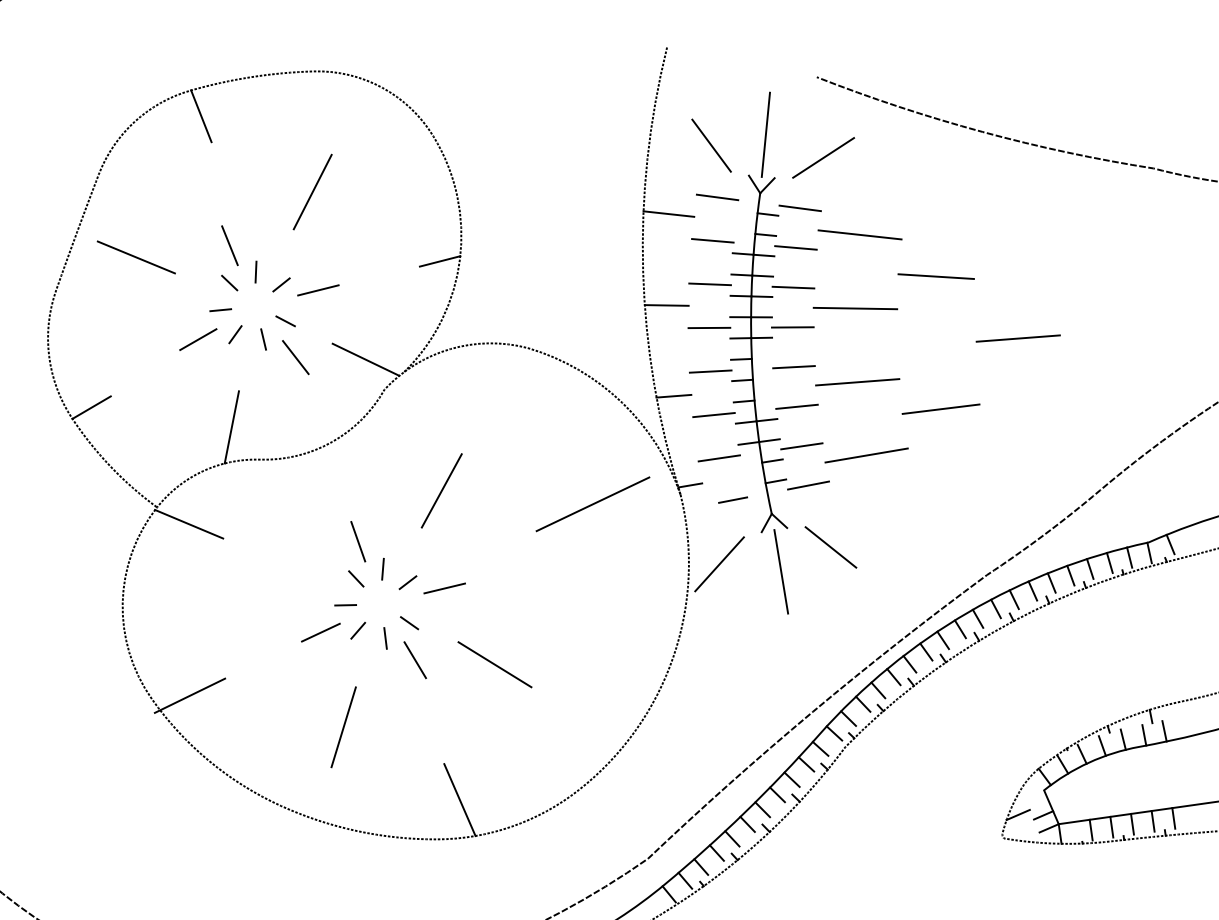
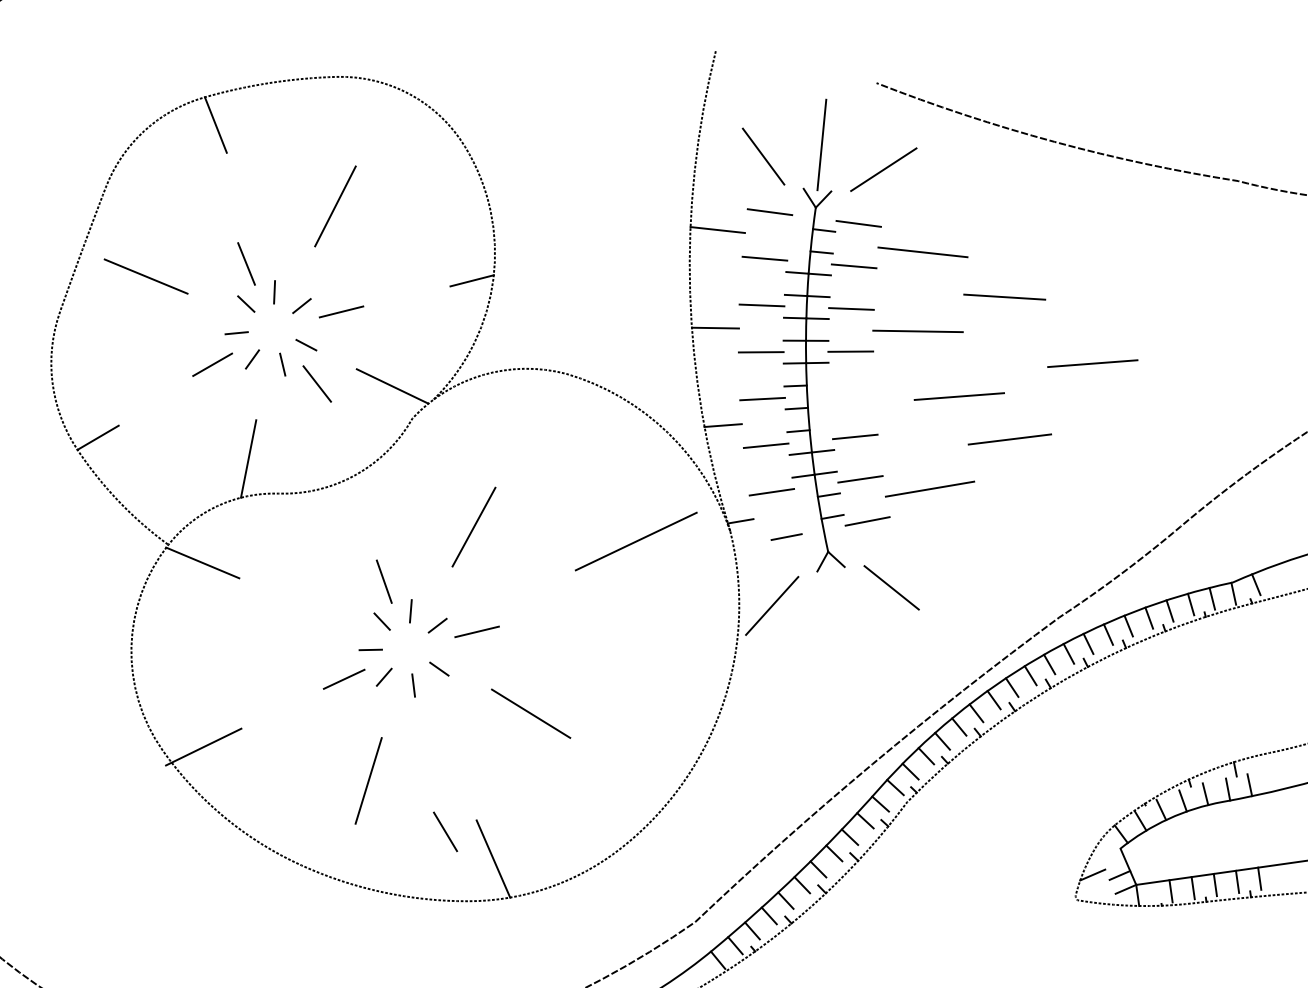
line: (793, 367) -> (851, 394), removed
line: (856, 382) -> (958, 396), moved
line: (781, 571) -> (838, 613), removed
line: (415, 659) -> (445, 831), moved

